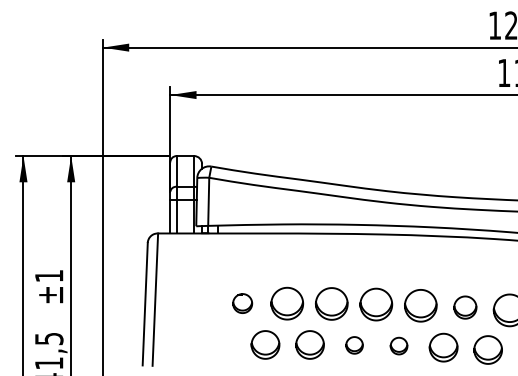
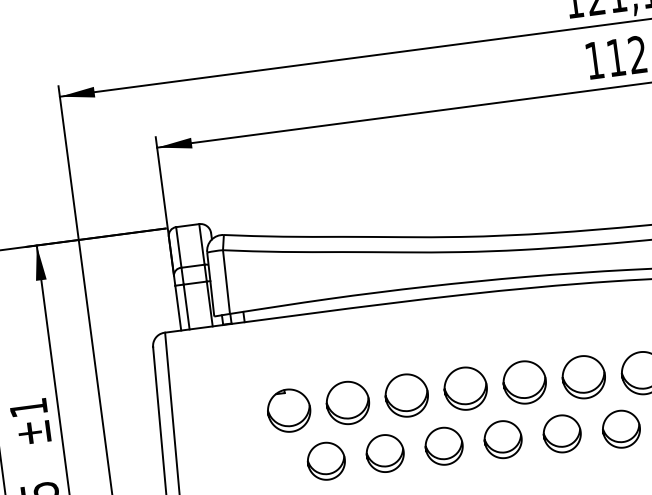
part: (242, 303) -> (288, 410), size x1.67
part: (465, 307) -> (584, 377), size x1.43
part: (354, 345) -> (444, 446), size x1.67
part: (398, 345) -> (502, 438), size x1.67

